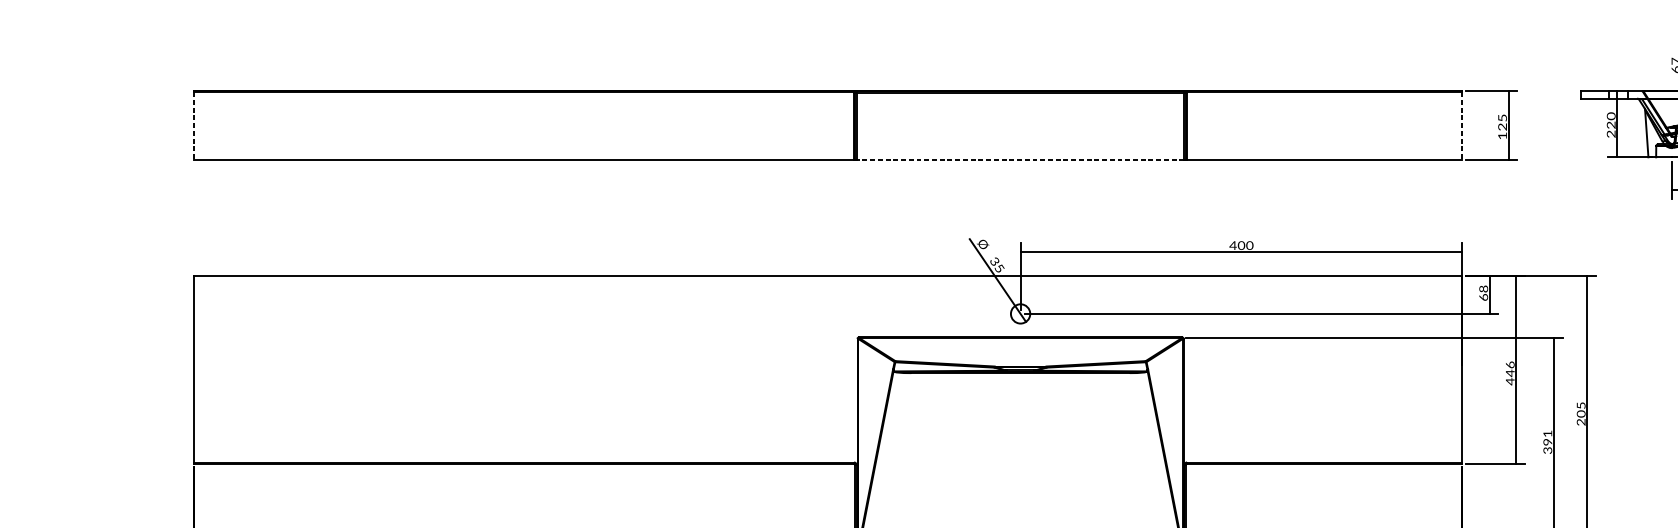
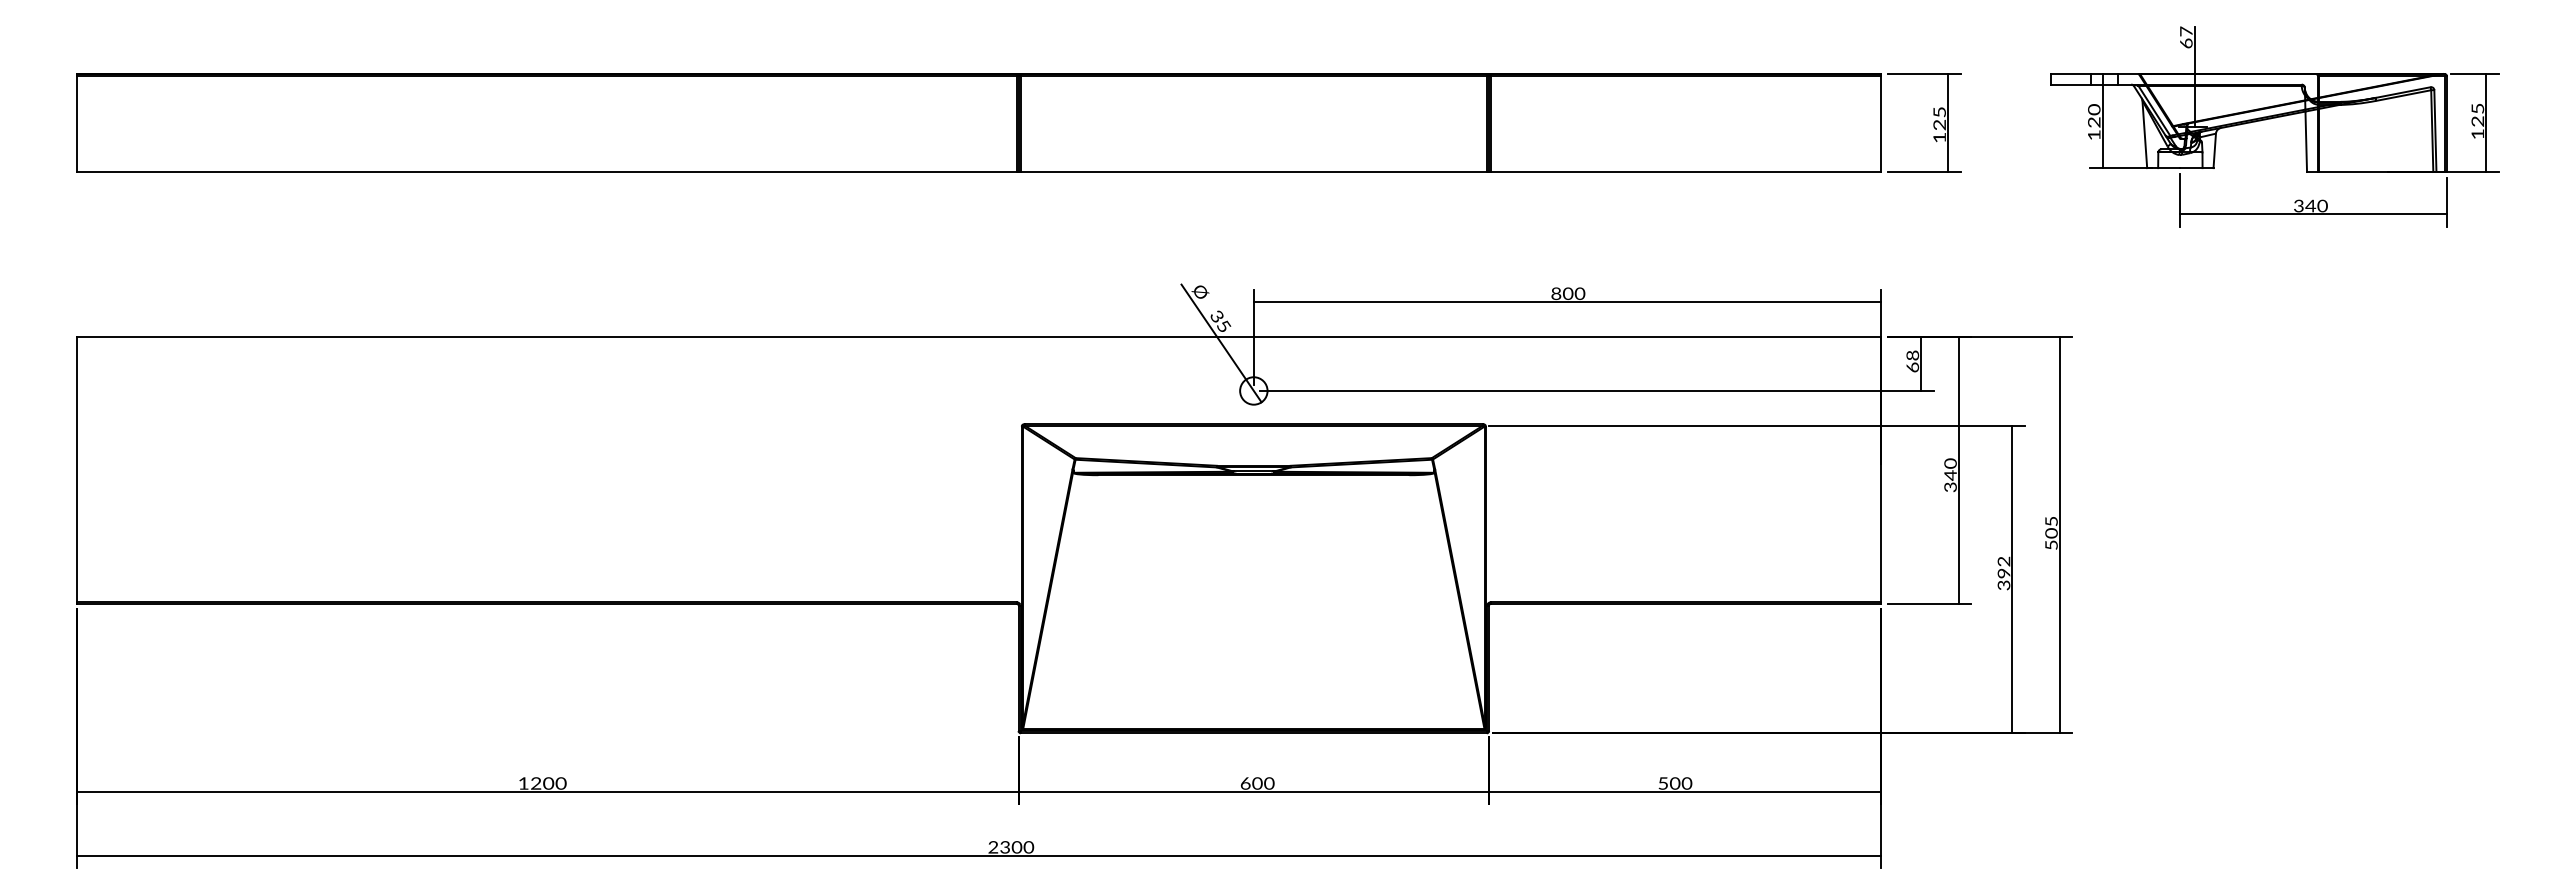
line: (193, 126) -> (77, 124), dashed -> solid
line: (1461, 126) -> (1881, 124), dashed -> solid
text: (1611, 134) -> (2094, 135), 220 -> 120
line: (1020, 160) -> (1253, 172), dashed -> solid
text: (1232, 245) -> (1555, 293), 400 -> 800
text: (1510, 373) -> (1950, 475), 446 -> 340
text: (1581, 422) -> (2051, 545), 205 -> 505
text: (1547, 433) -> (2003, 561), 391 -> 392

